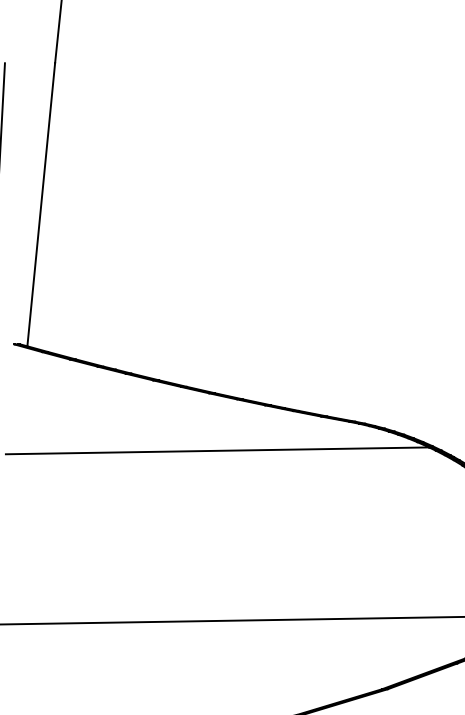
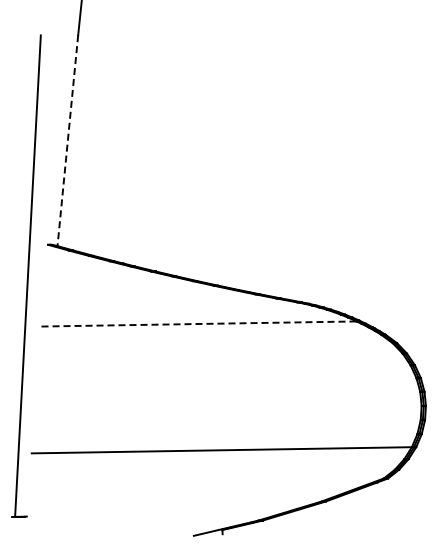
line: (40, 204) -> (67, 140), solid -> dashed
line: (218, 450) -> (199, 323), solid -> dashed

